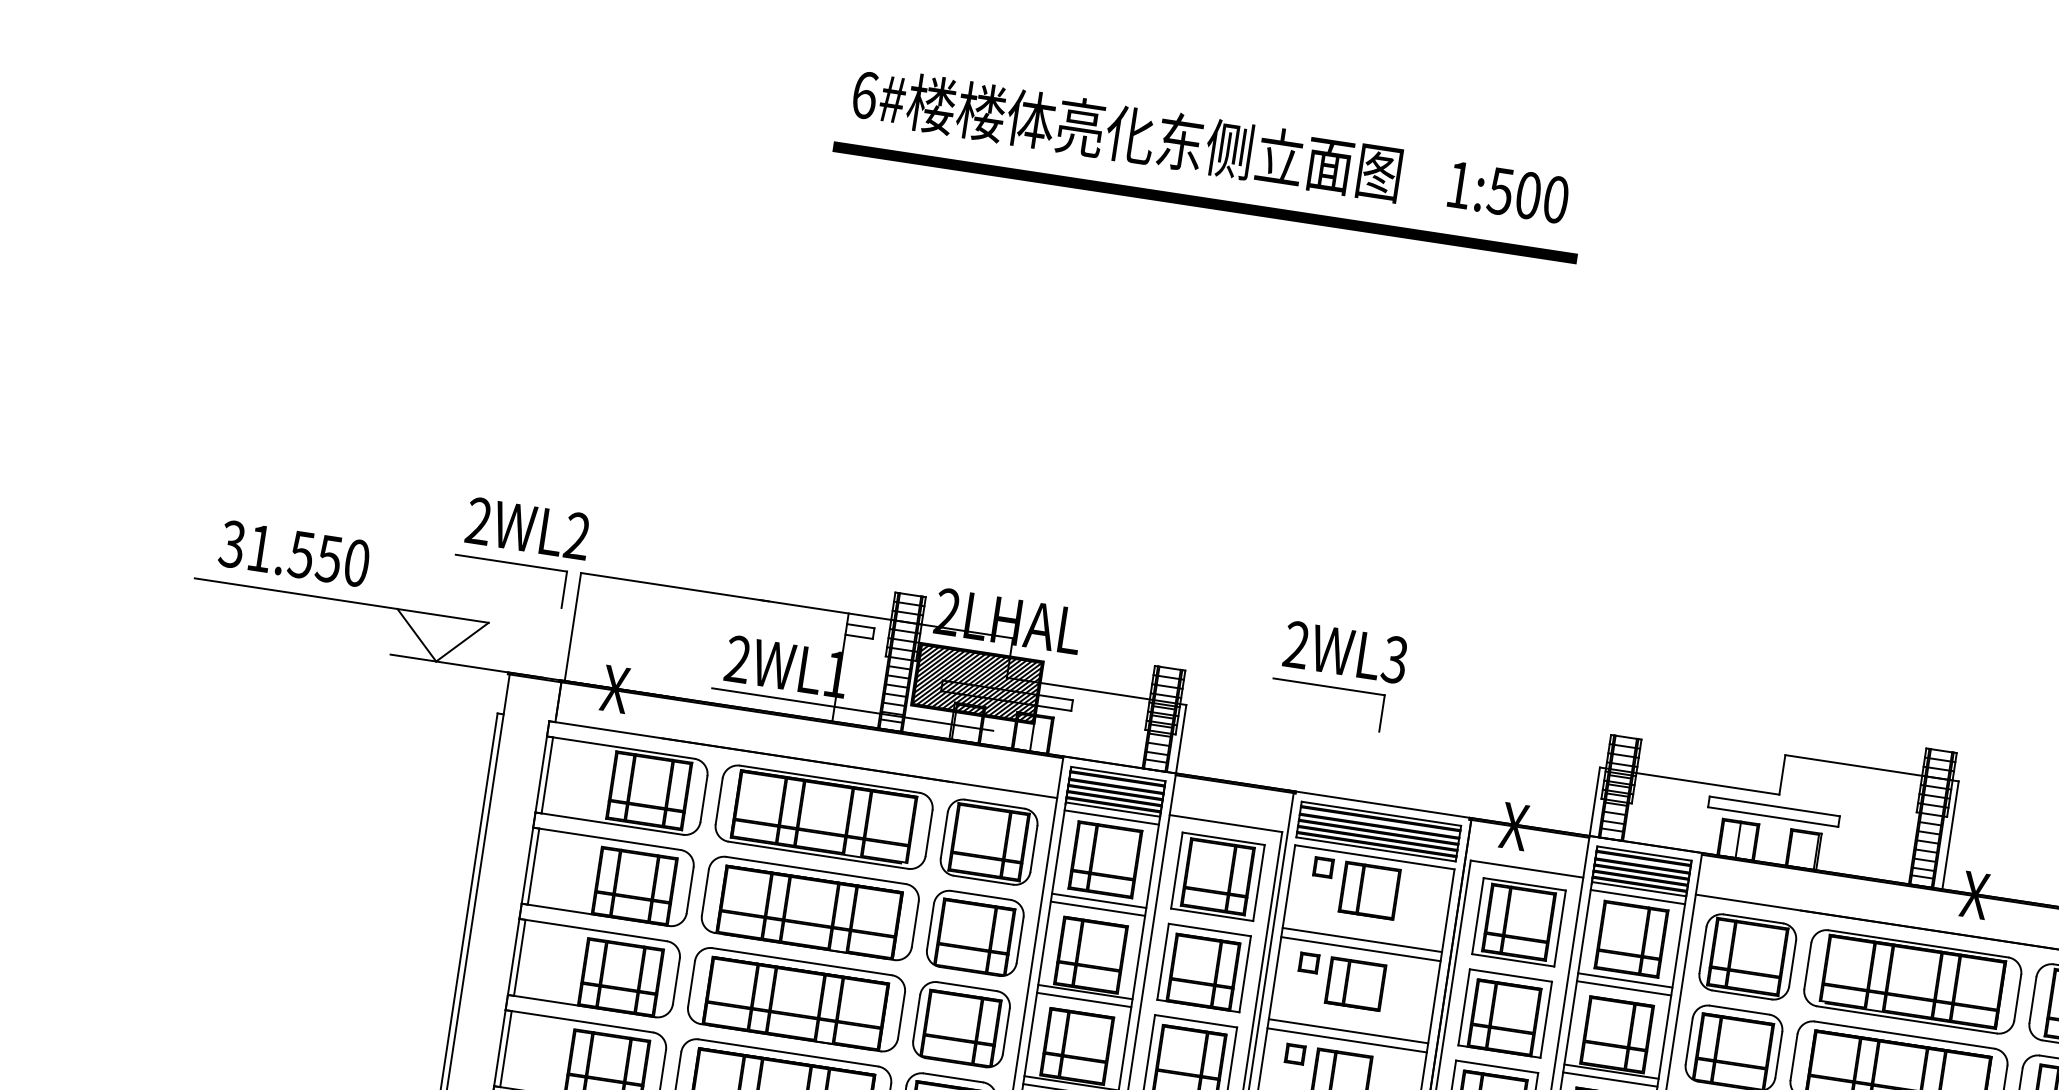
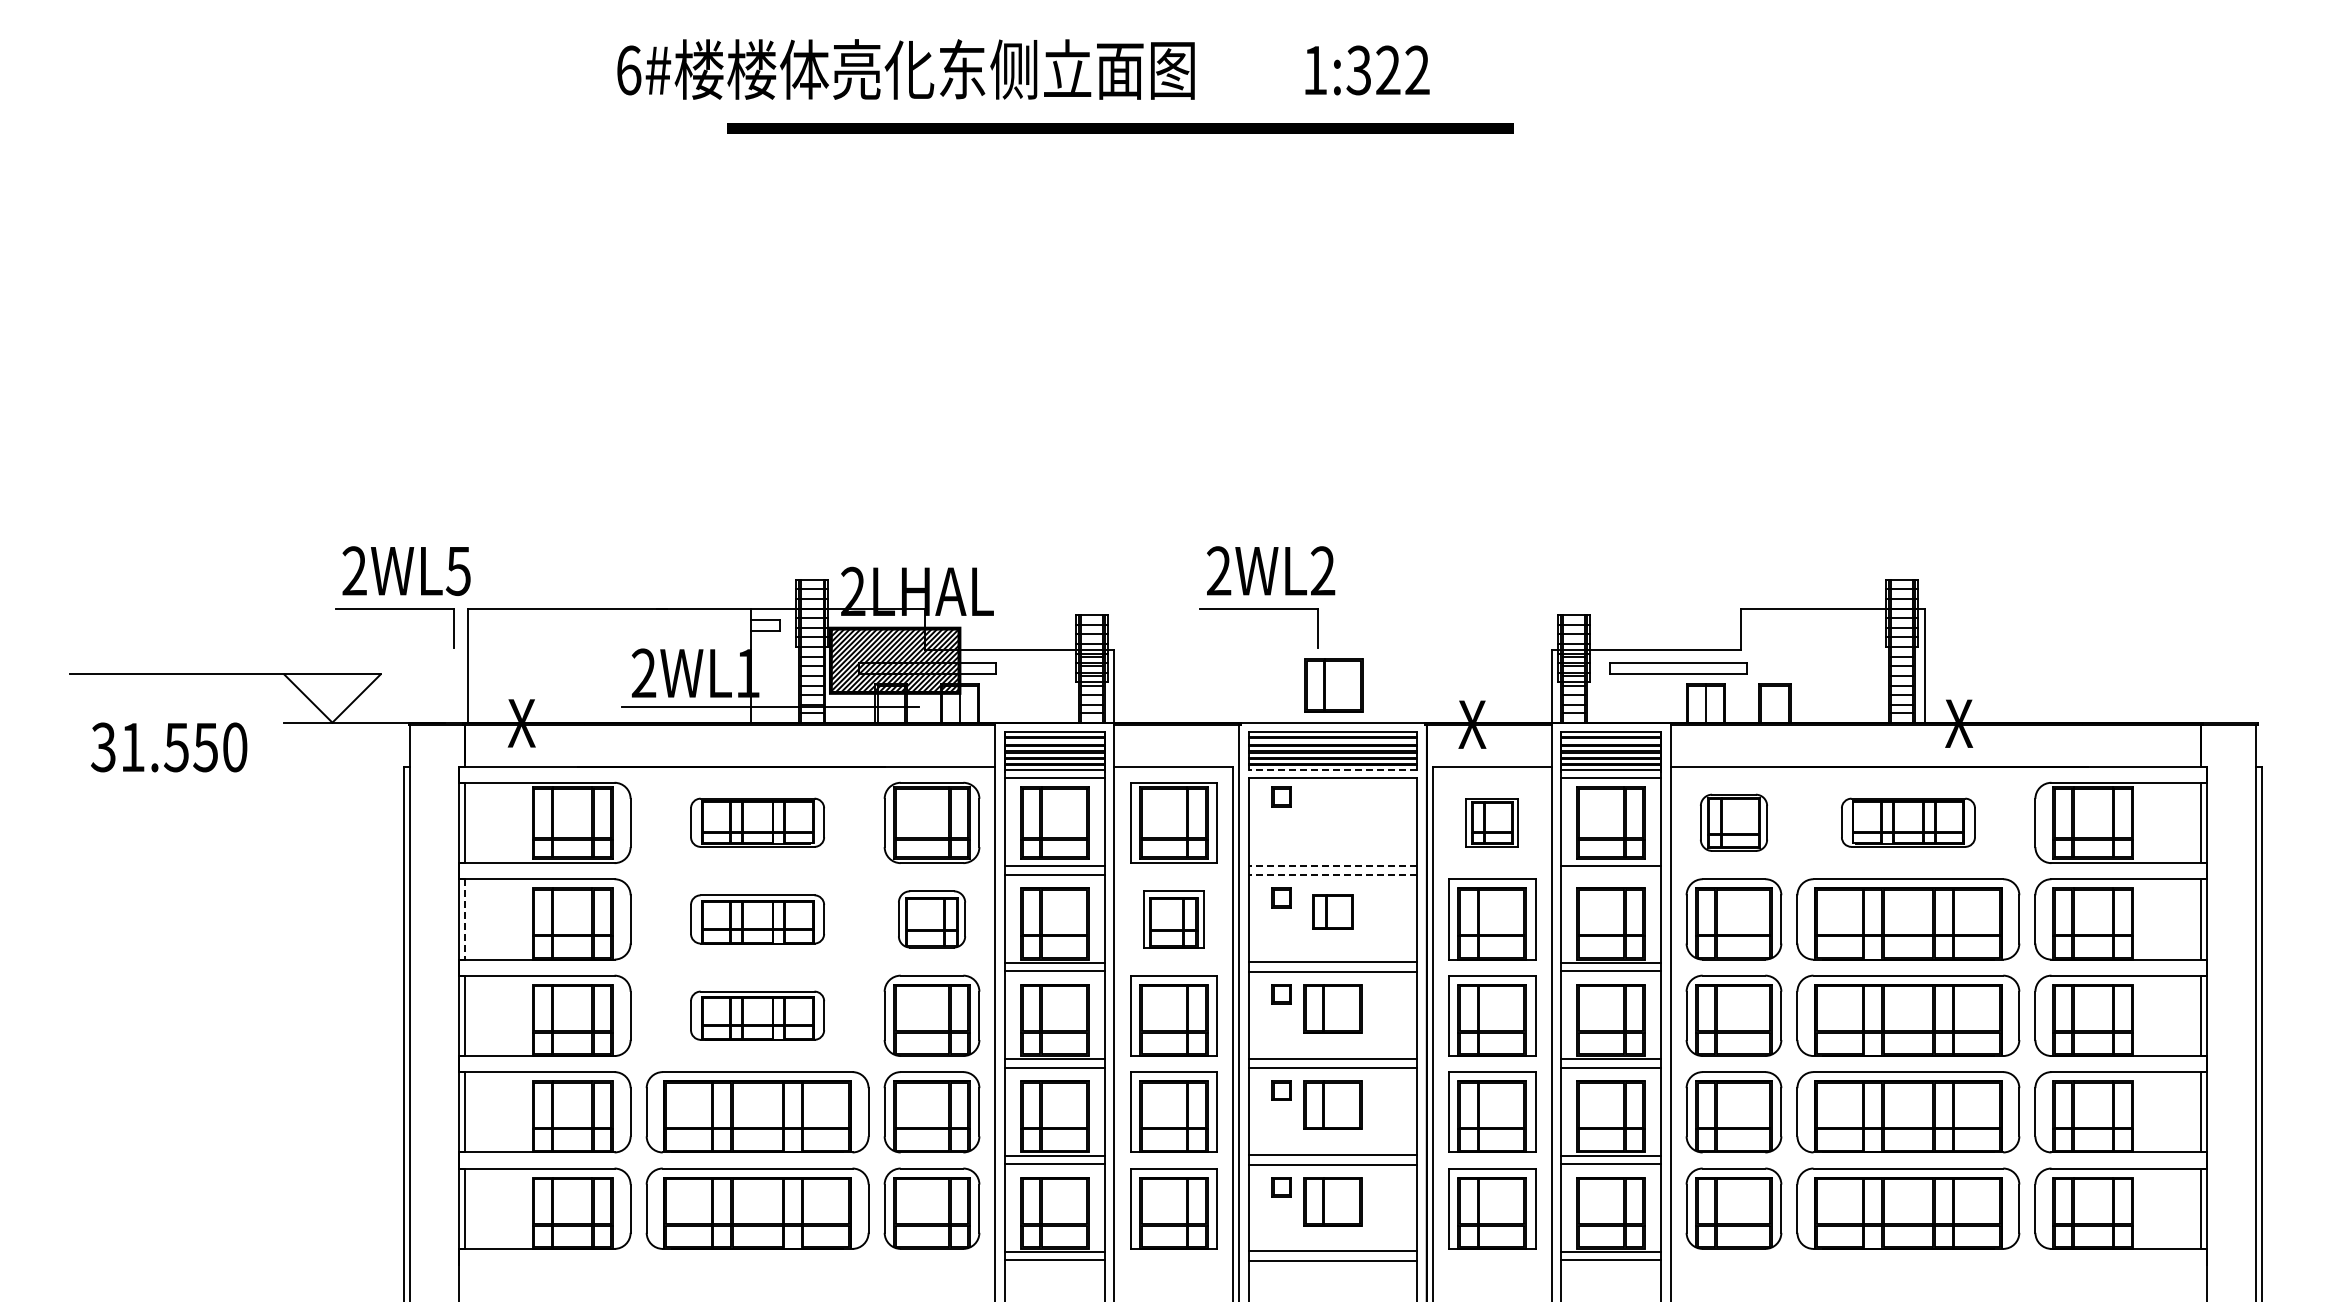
text: (1126, 133) -> (905, 69), moved
text: (1527, 195) -> (1387, 70), 1:500 -> 1:322
line: (1205, 202) -> (1120, 128), moved
text: (576, 536) -> (457, 571), 2WL2 -> 2WL5
text: (294, 553) -> (169, 747), moved
text: (1394, 660) -> (1322, 571), 2WL3 -> 2WL2
part: (1774, 811) -> (1678, 668), moved
part: (824, 816) -> (757, 822), size x0.6
line: (1375, 848) -> (1332, 769), solid -> dashed
line: (533, 866) -> (465, 919), solid -> dashed
part: (1369, 890) -> (1333, 685), moved
part: (810, 908) -> (757, 919), size x0.6
part: (1519, 921) -> (1492, 822), size x0.6
part: (974, 933) -> (931, 919), size x0.7
line: (1361, 939) -> (1332, 865), solid -> dashed
line: (1360, 949) -> (1332, 875), solid -> dashed
part: (1747, 956) -> (1733, 822), size x0.7
part: (1203, 968) -> (1173, 919), size x0.7
part: (1912, 981) -> (1908, 822), size x0.6
part: (1355, 983) -> (1332, 911), size x0.7
line: (1623, 988) -> (1610, 874), removed
part: (796, 999) -> (757, 1015), size x0.6

